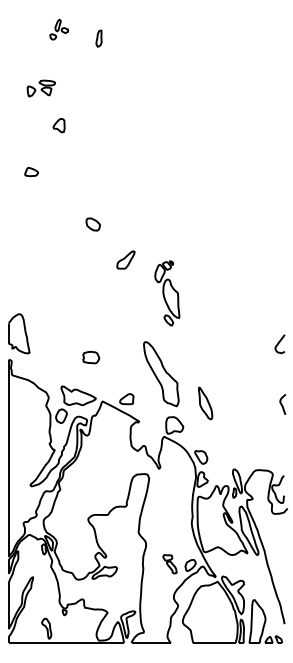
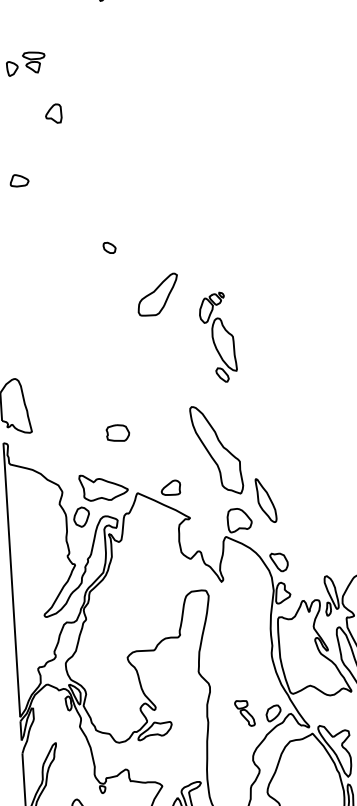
part: (93, 223) -> (109, 246), size x0.62
part: (125, 259) -> (157, 294), size x1.67
part: (205, 403) -> (266, 500), moved

